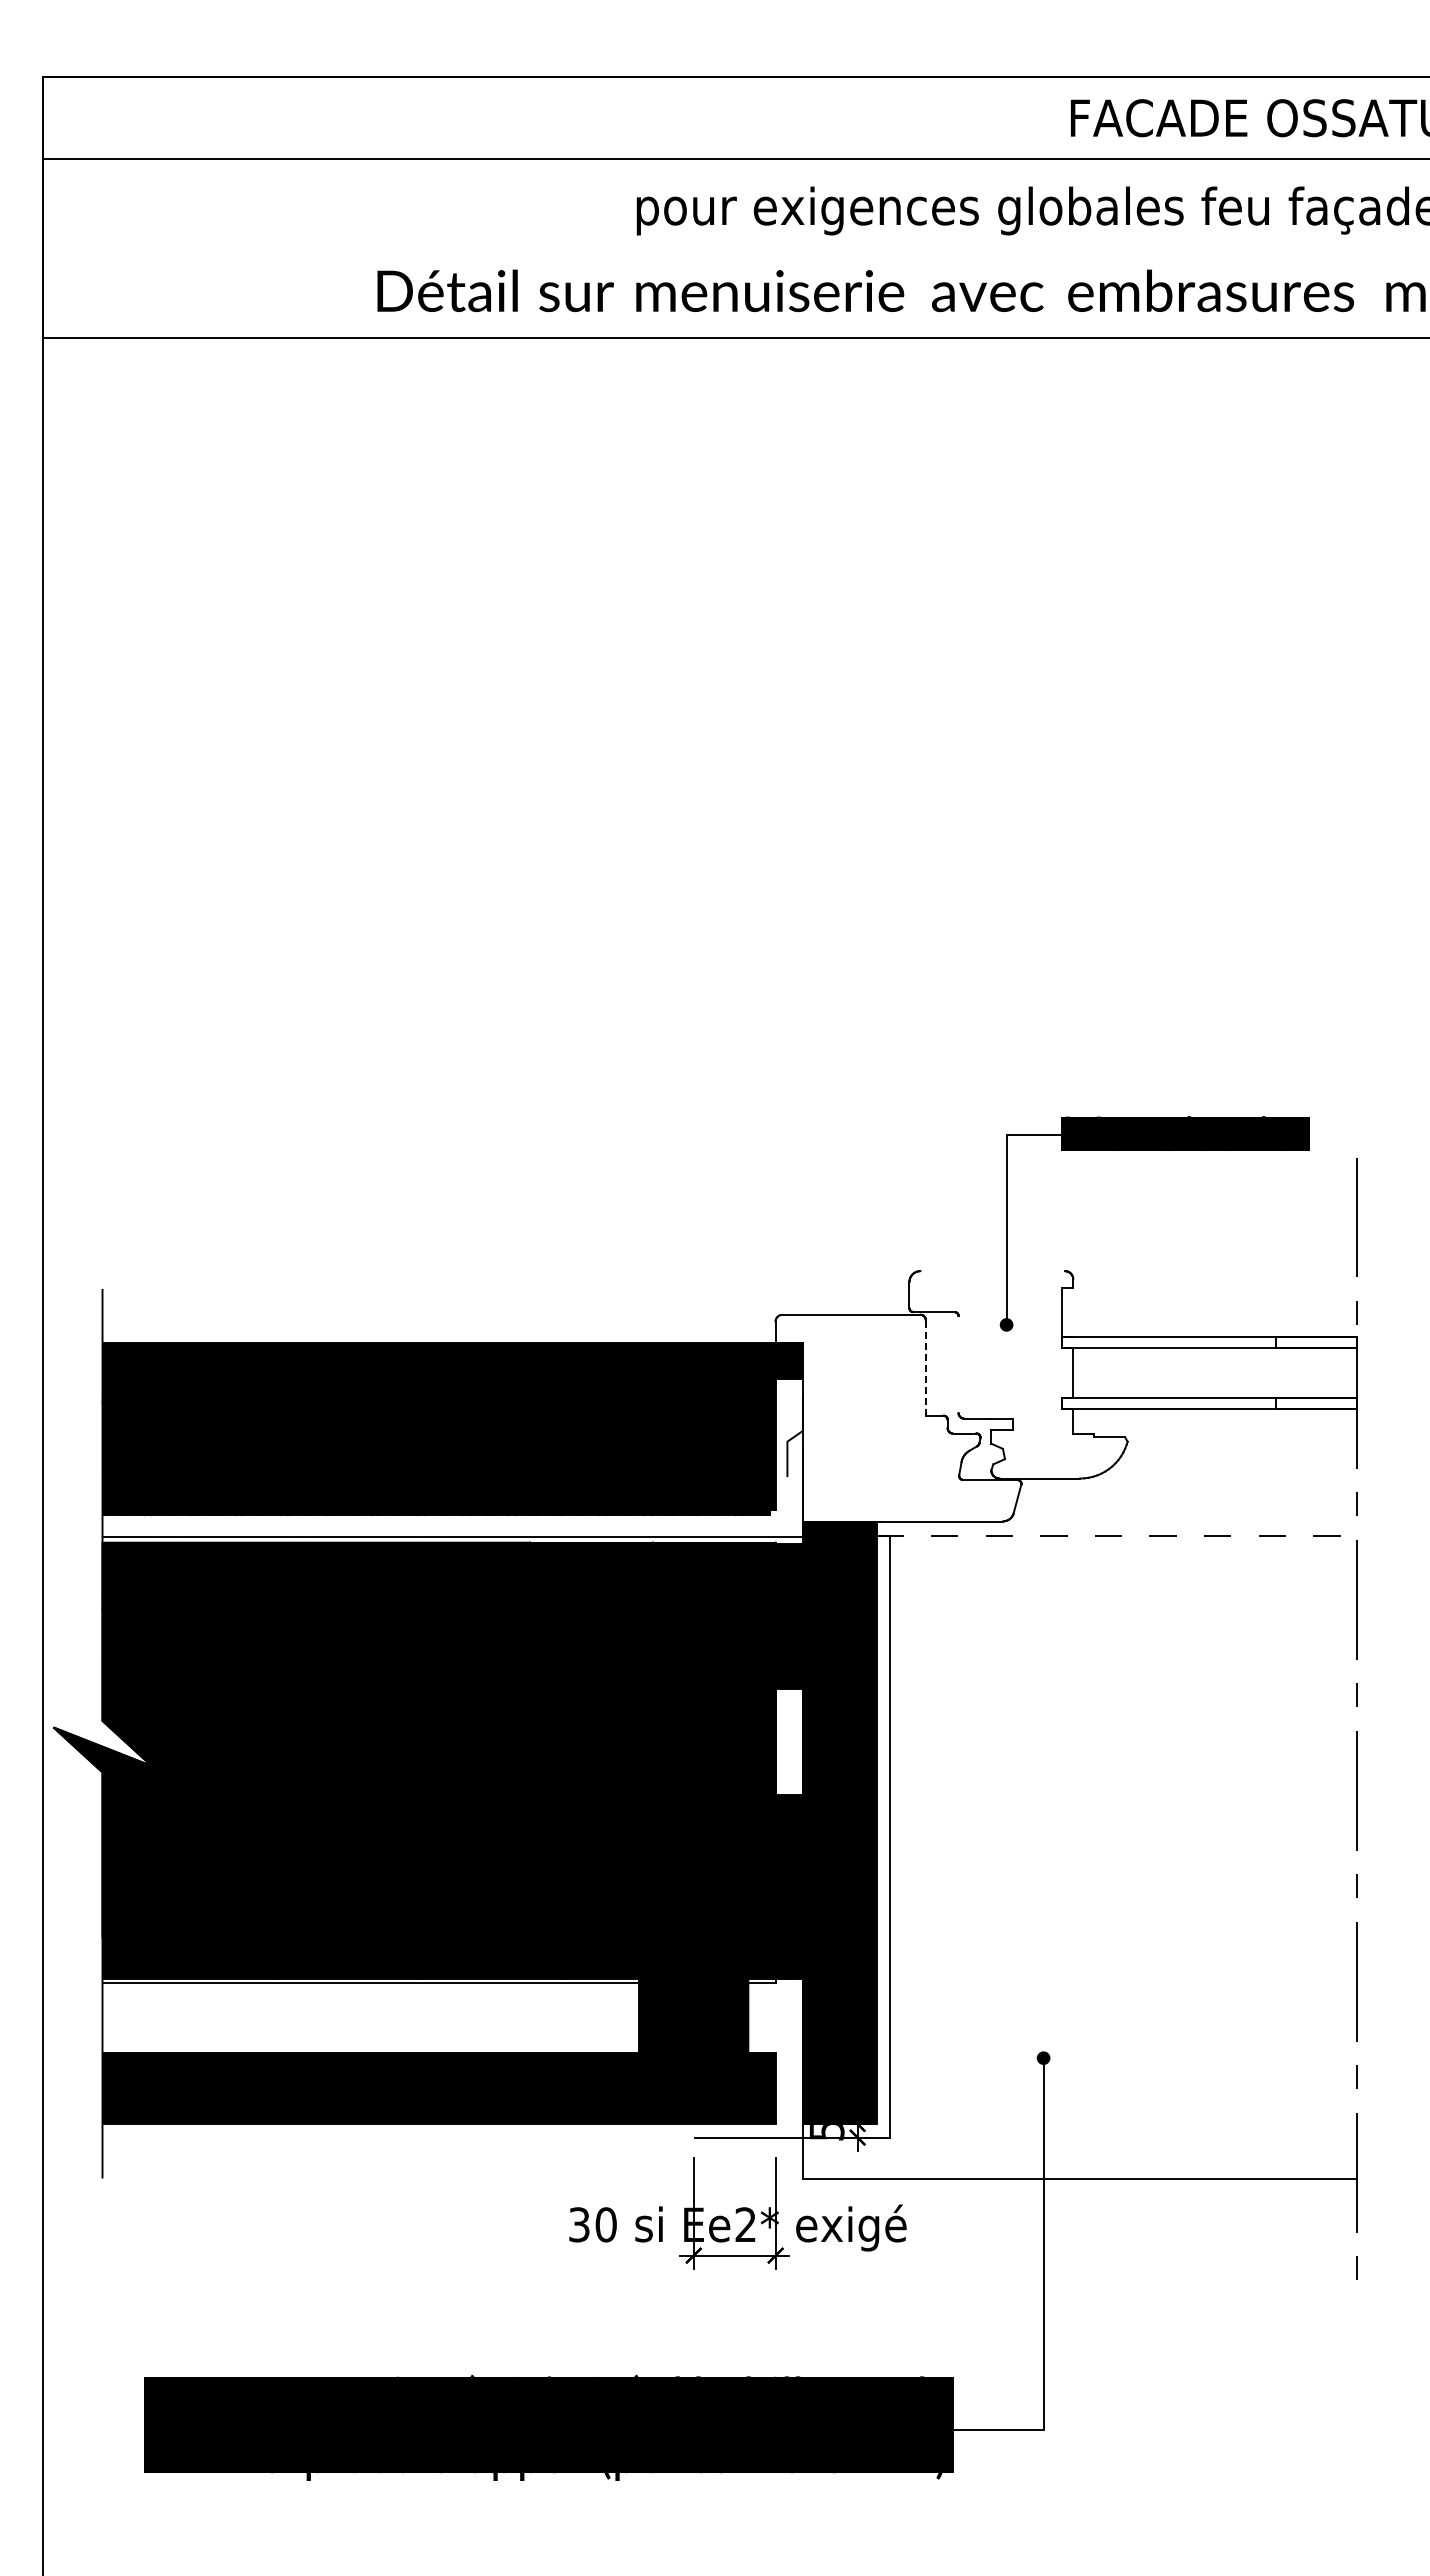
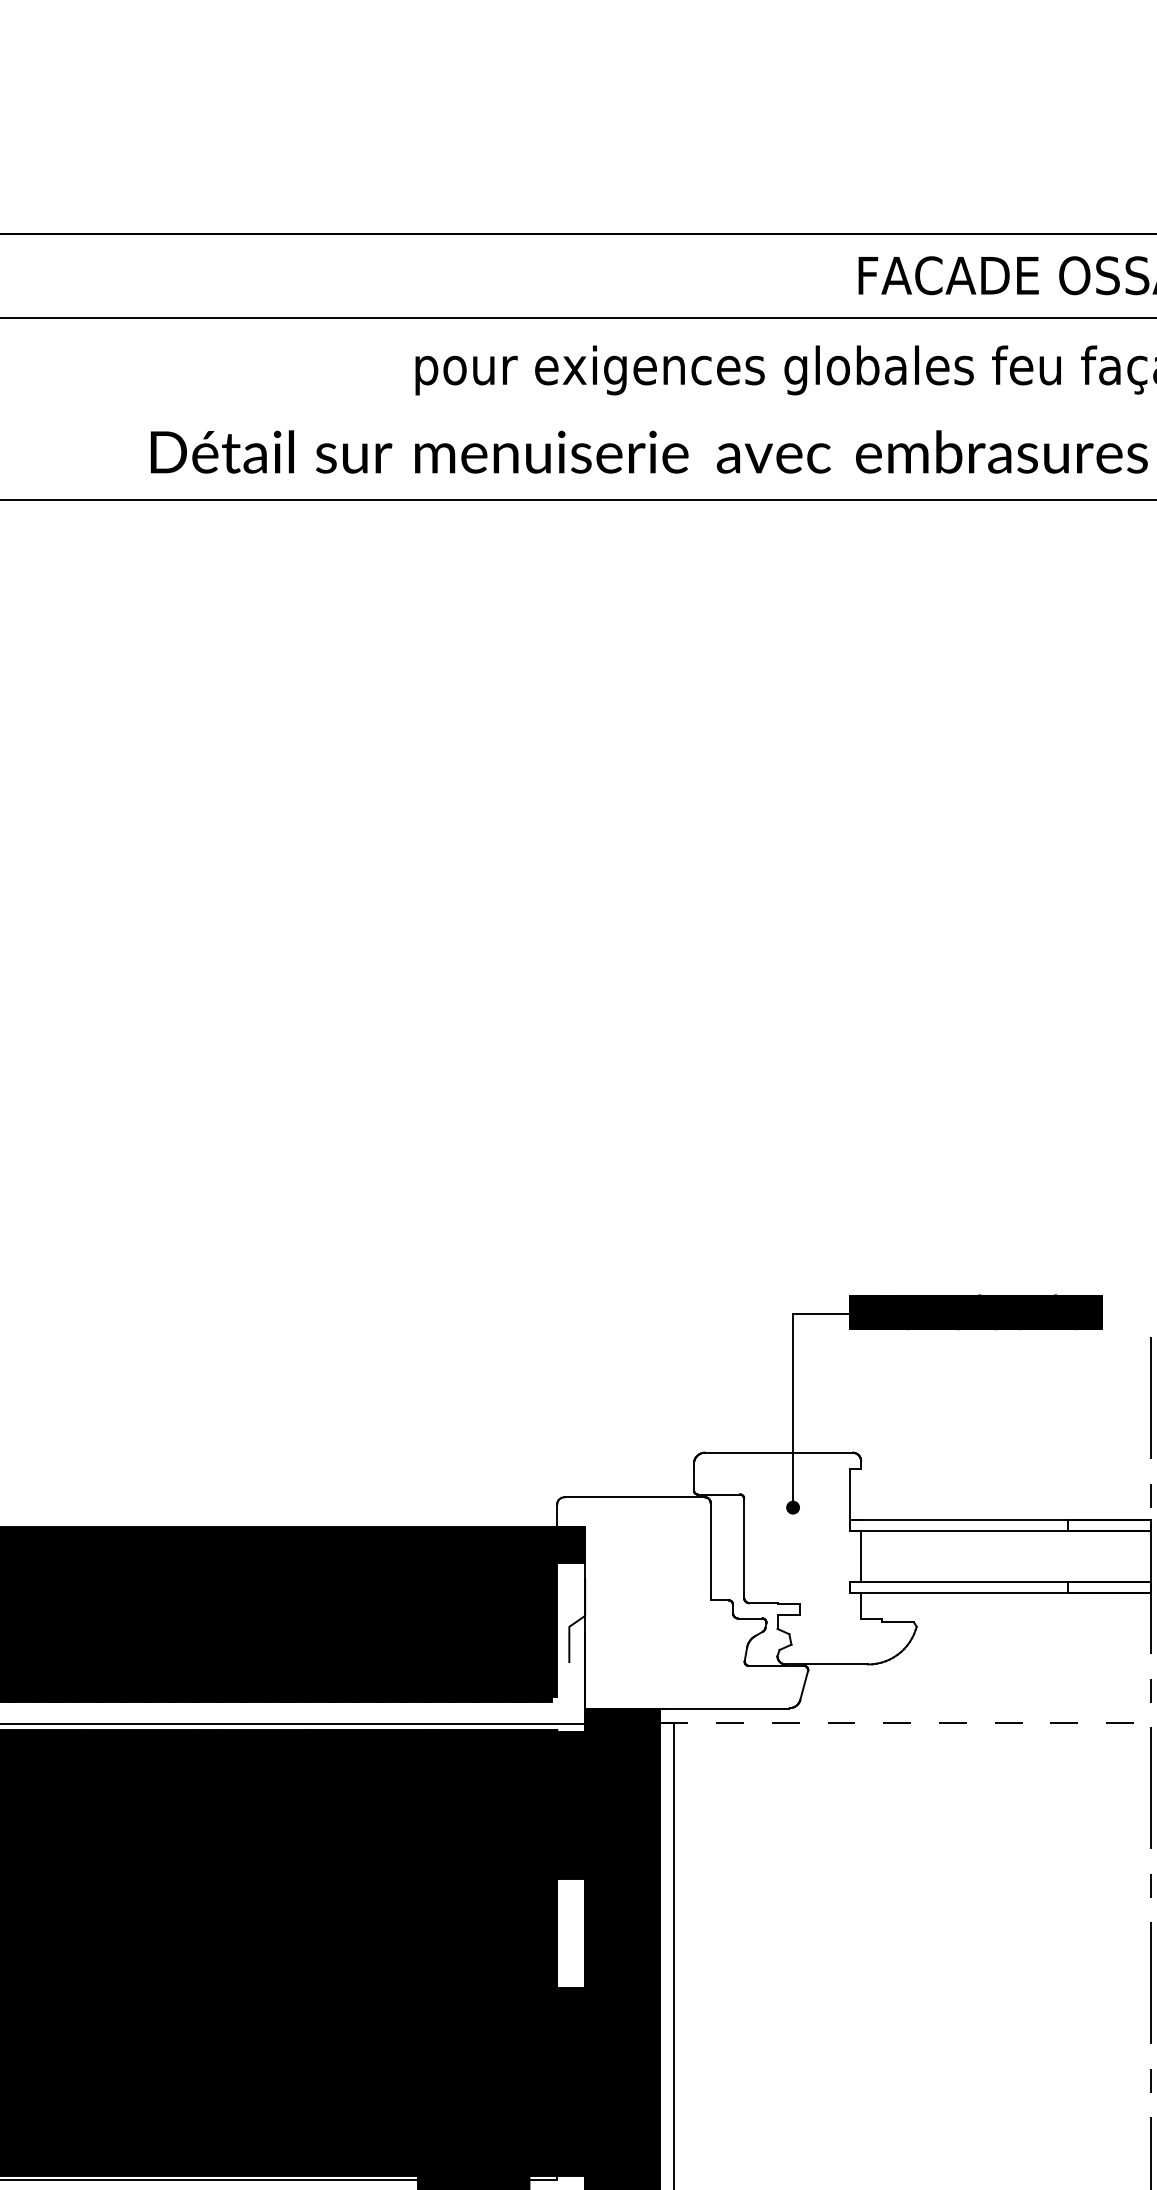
line: (992, 1271) -> (778, 1453), added
line: (958, 1364) -> (743, 1548), added
line: (925, 1368) -> (710, 1552), dashed -> solid

